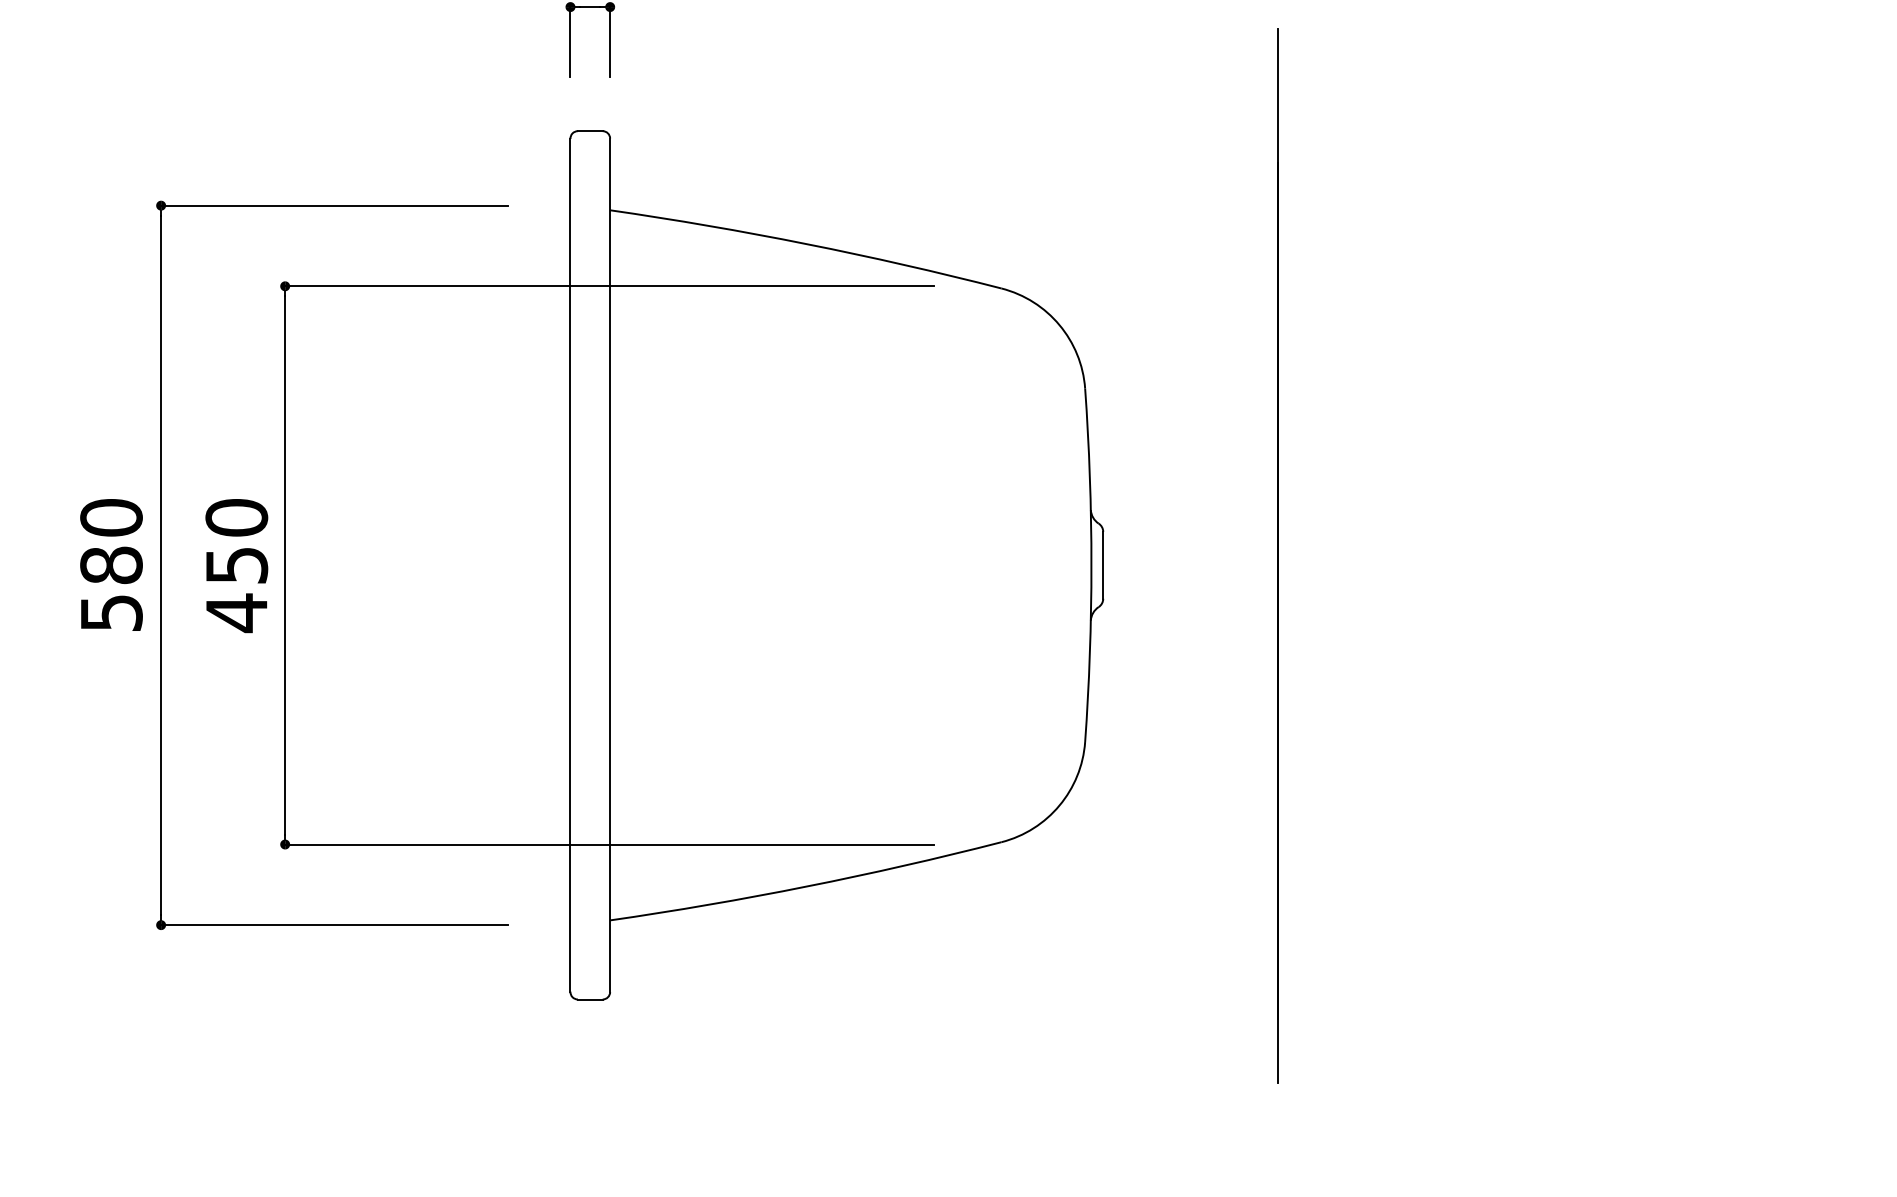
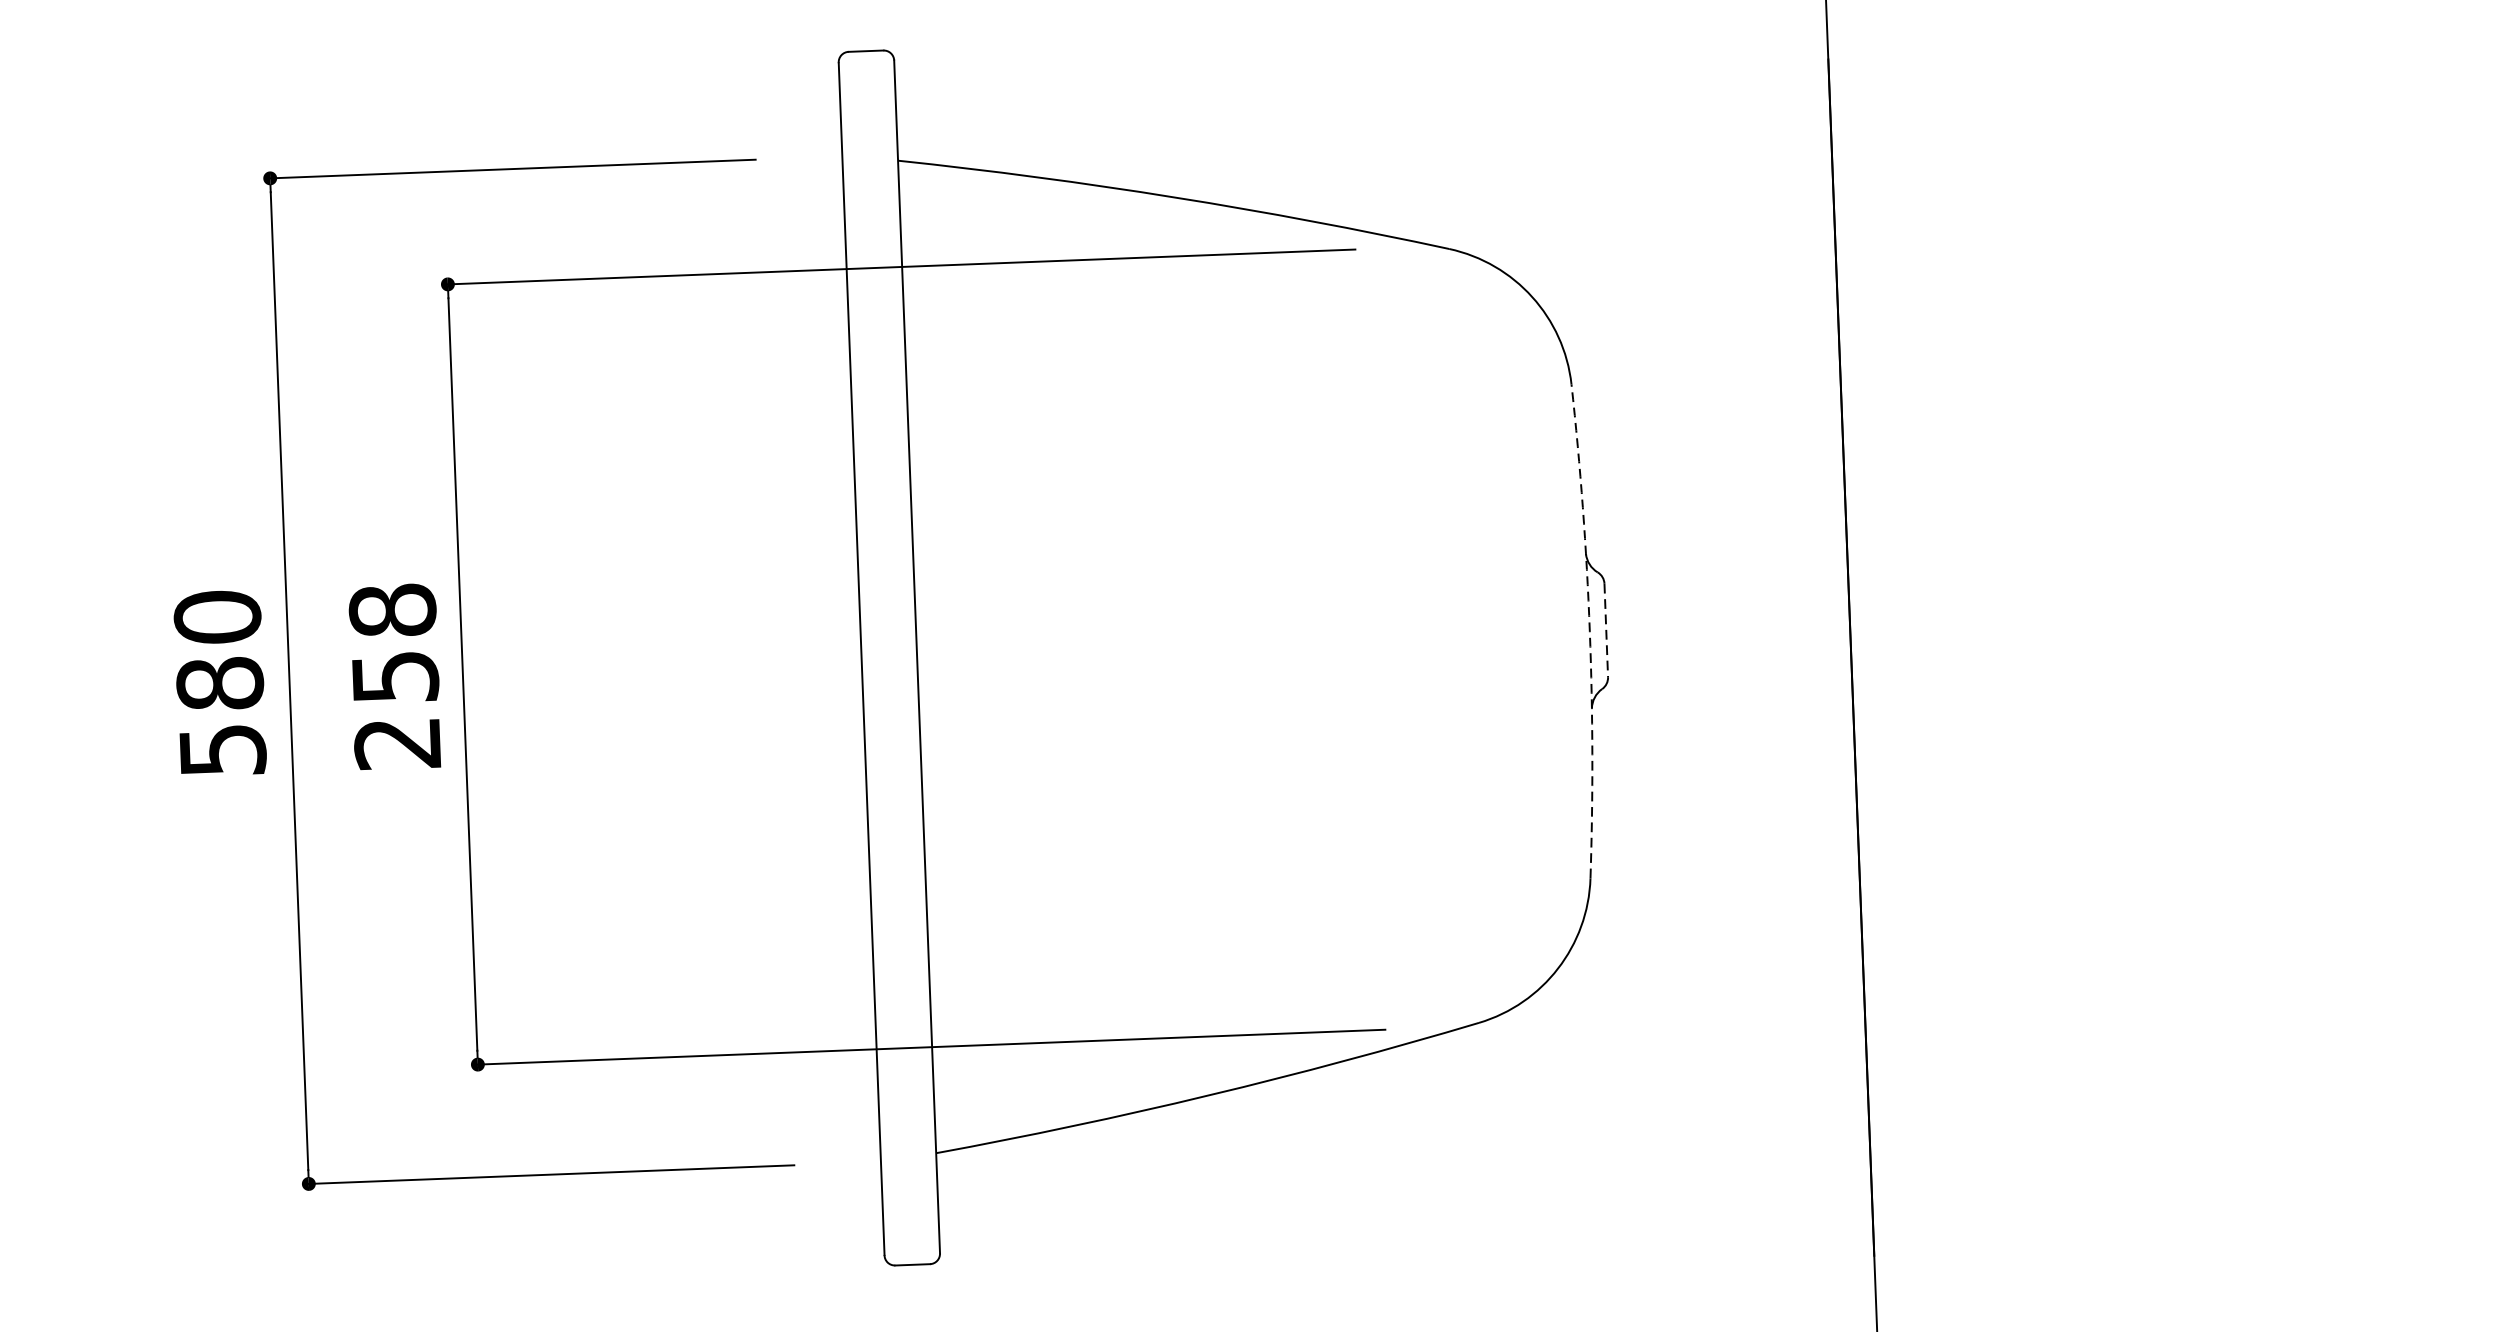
arc: (1091, 565) -> (1589, 631), solid -> dashed
line: (1103, 565) -> (1606, 630), solid -> dashed
text: (236, 566) -> (394, 678), 450 -> 258

